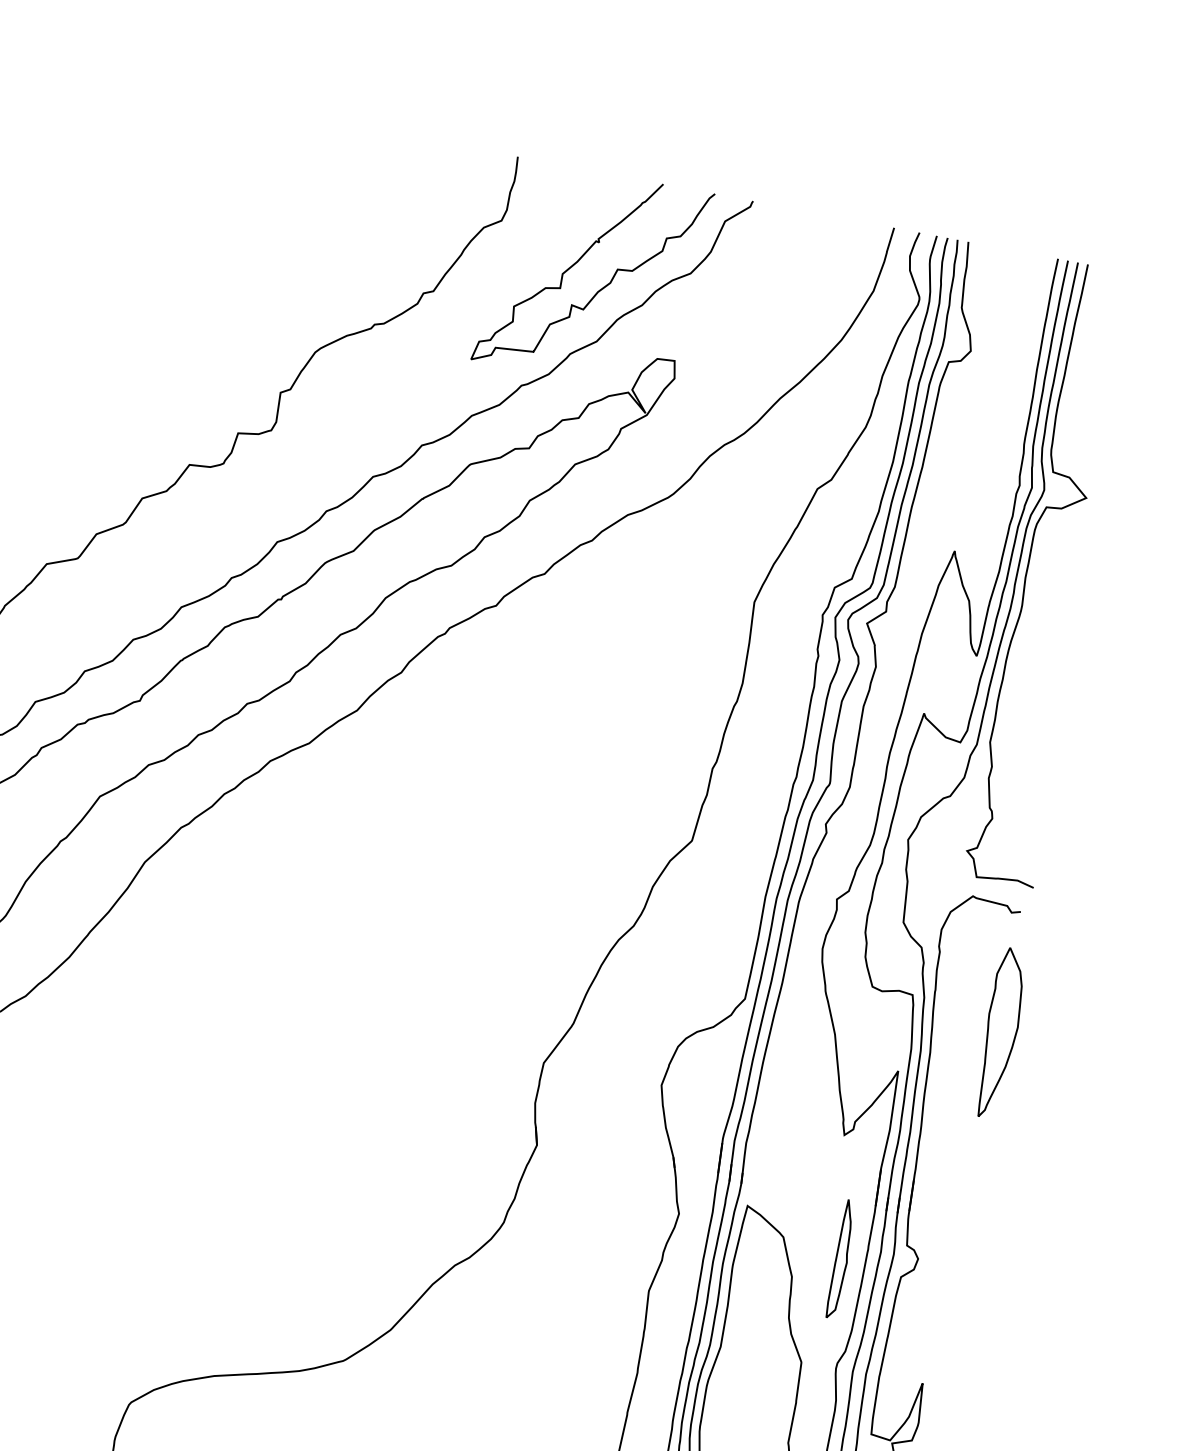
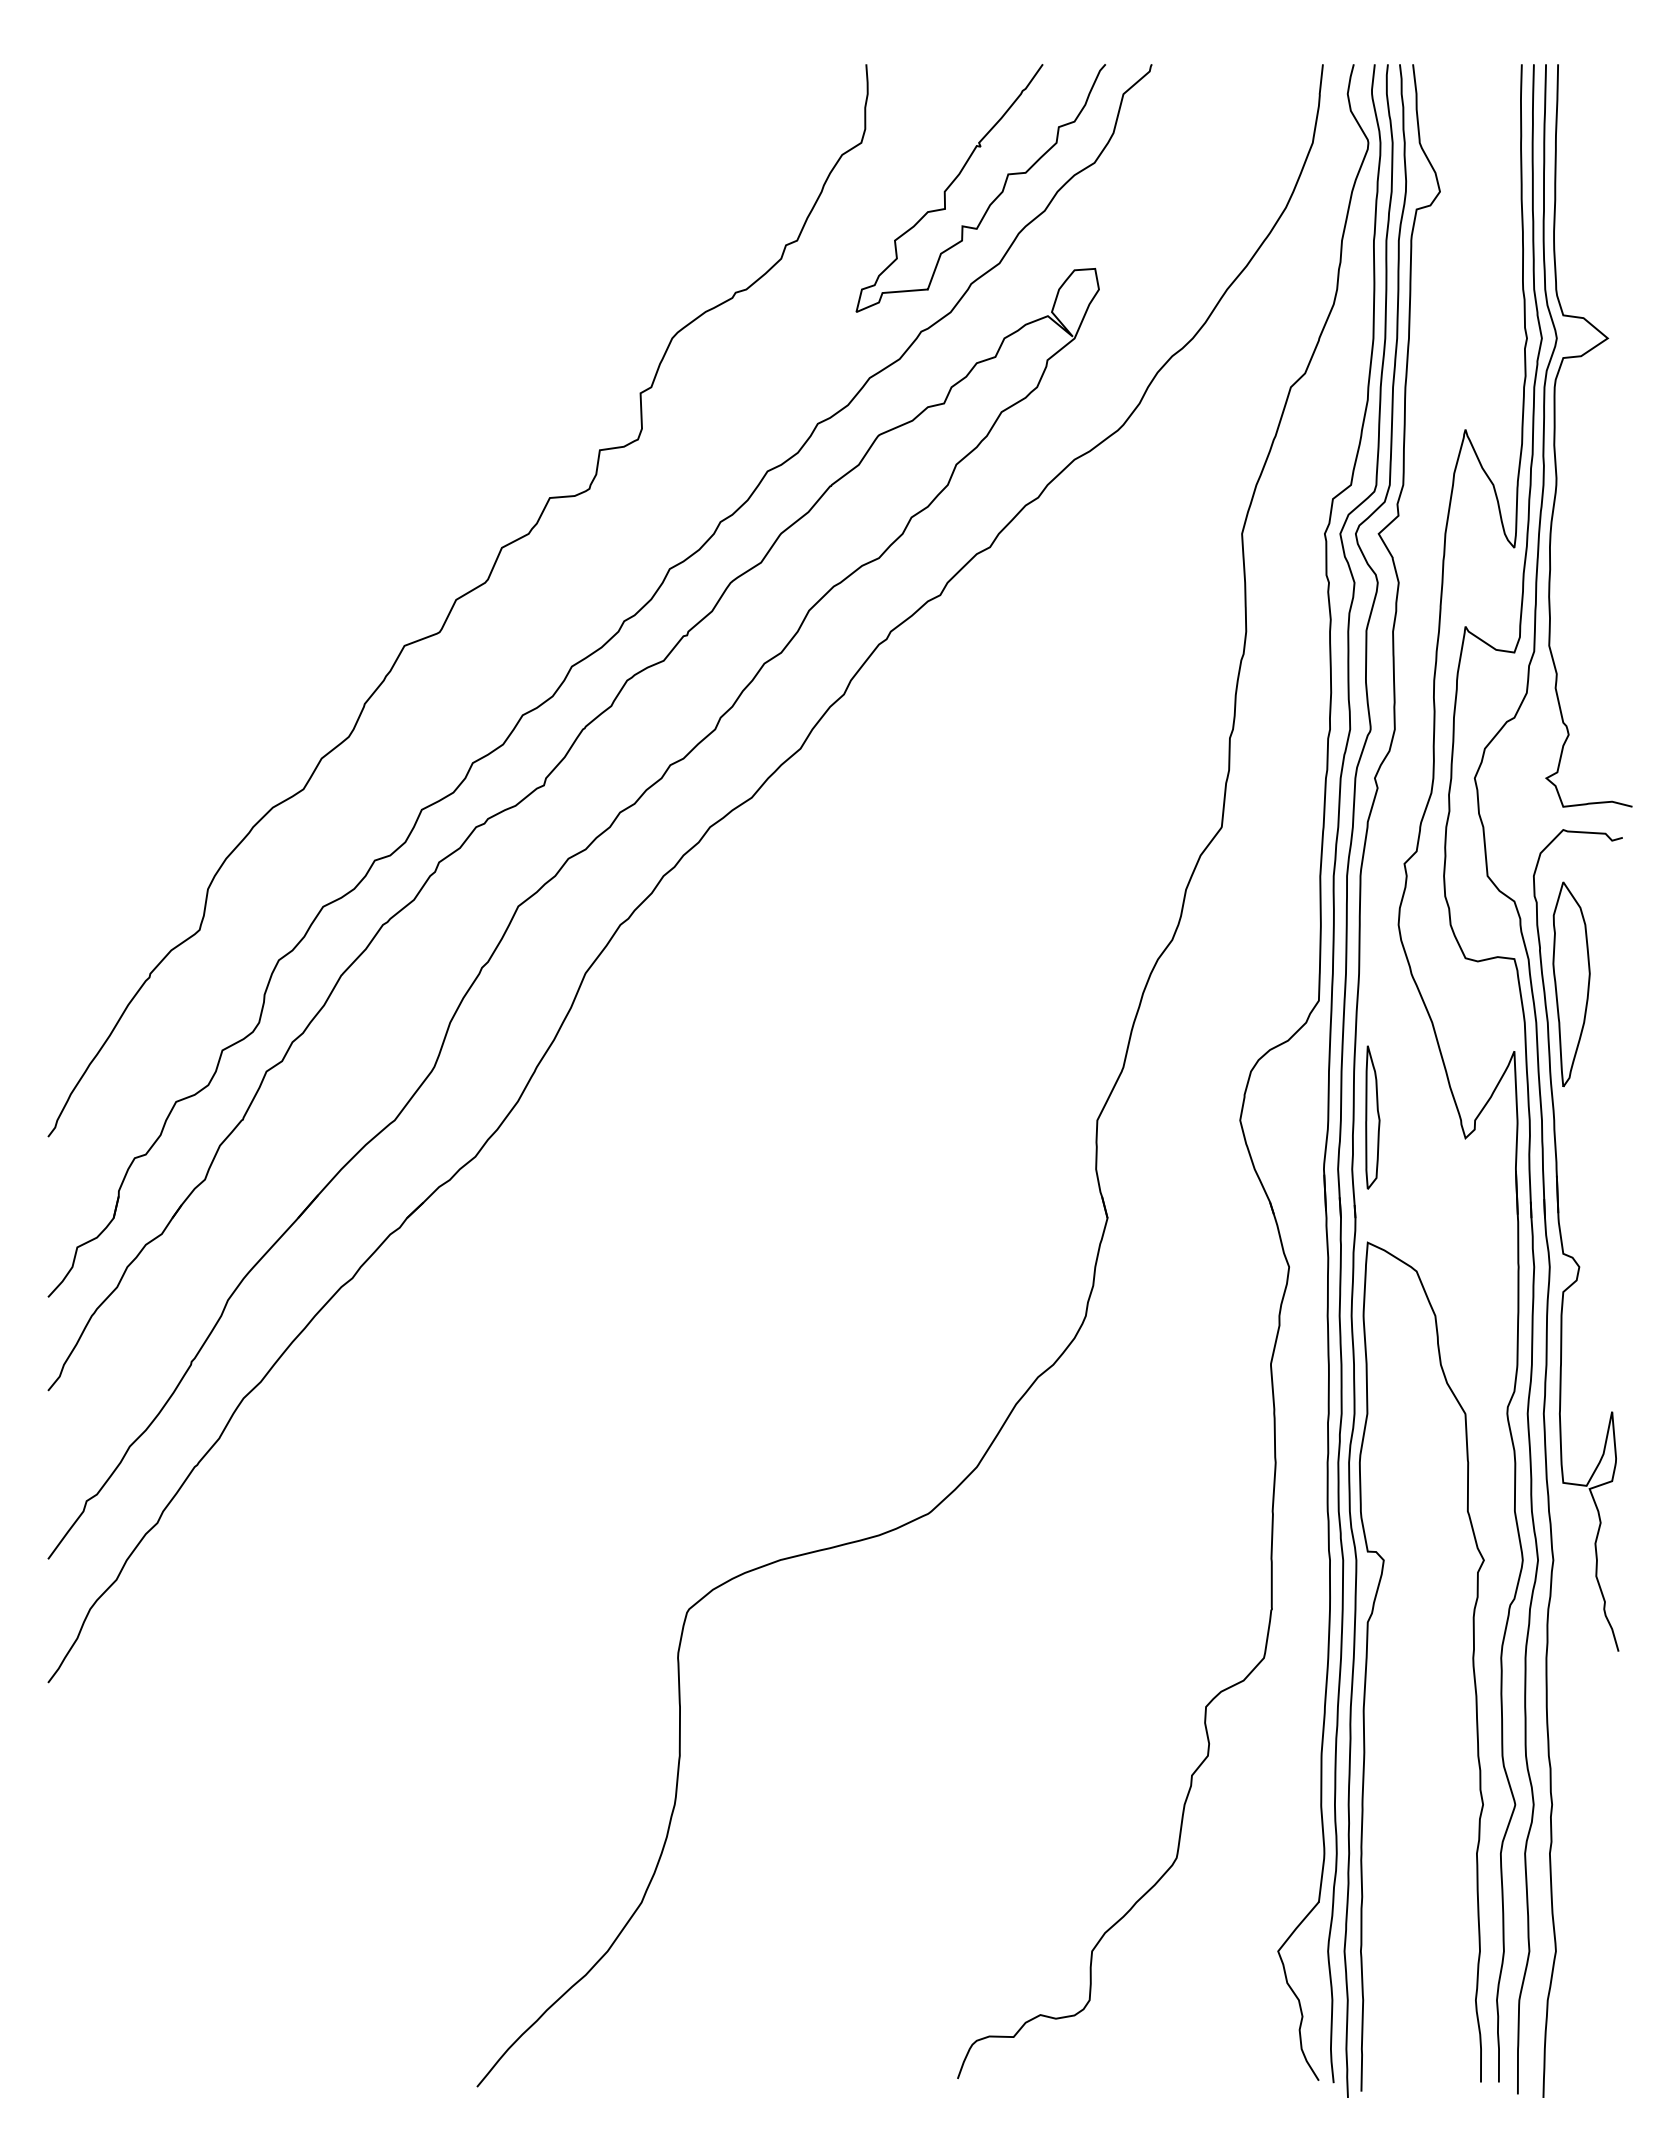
part: (1001, 1032) -> (1571, 983), moved
part: (841, 1259) -> (1372, 1117), moved

